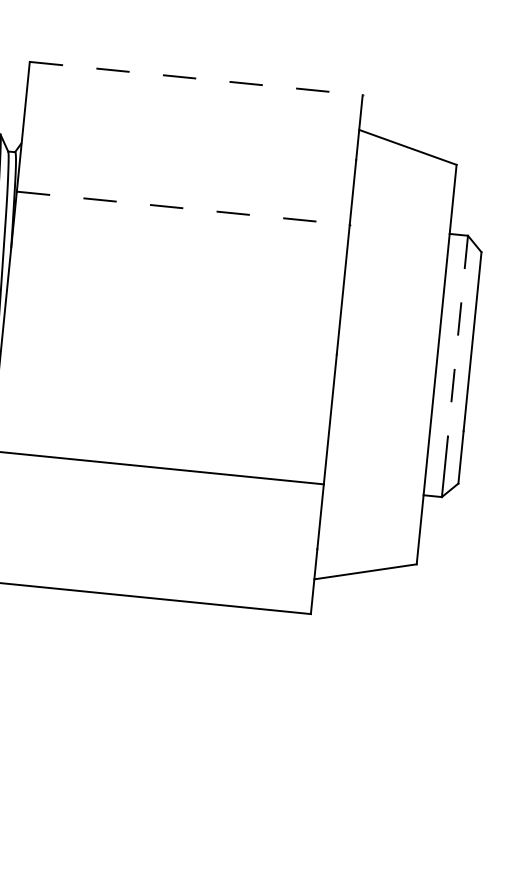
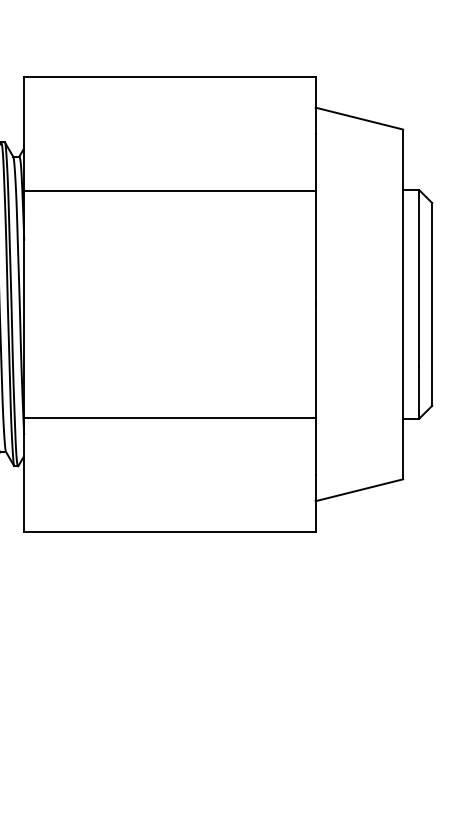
line: (195, 78) -> (169, 77), dashed -> solid
line: (182, 207) -> (169, 190), dashed -> solid
line: (458, 337) -> (419, 279), dashed -> solid

